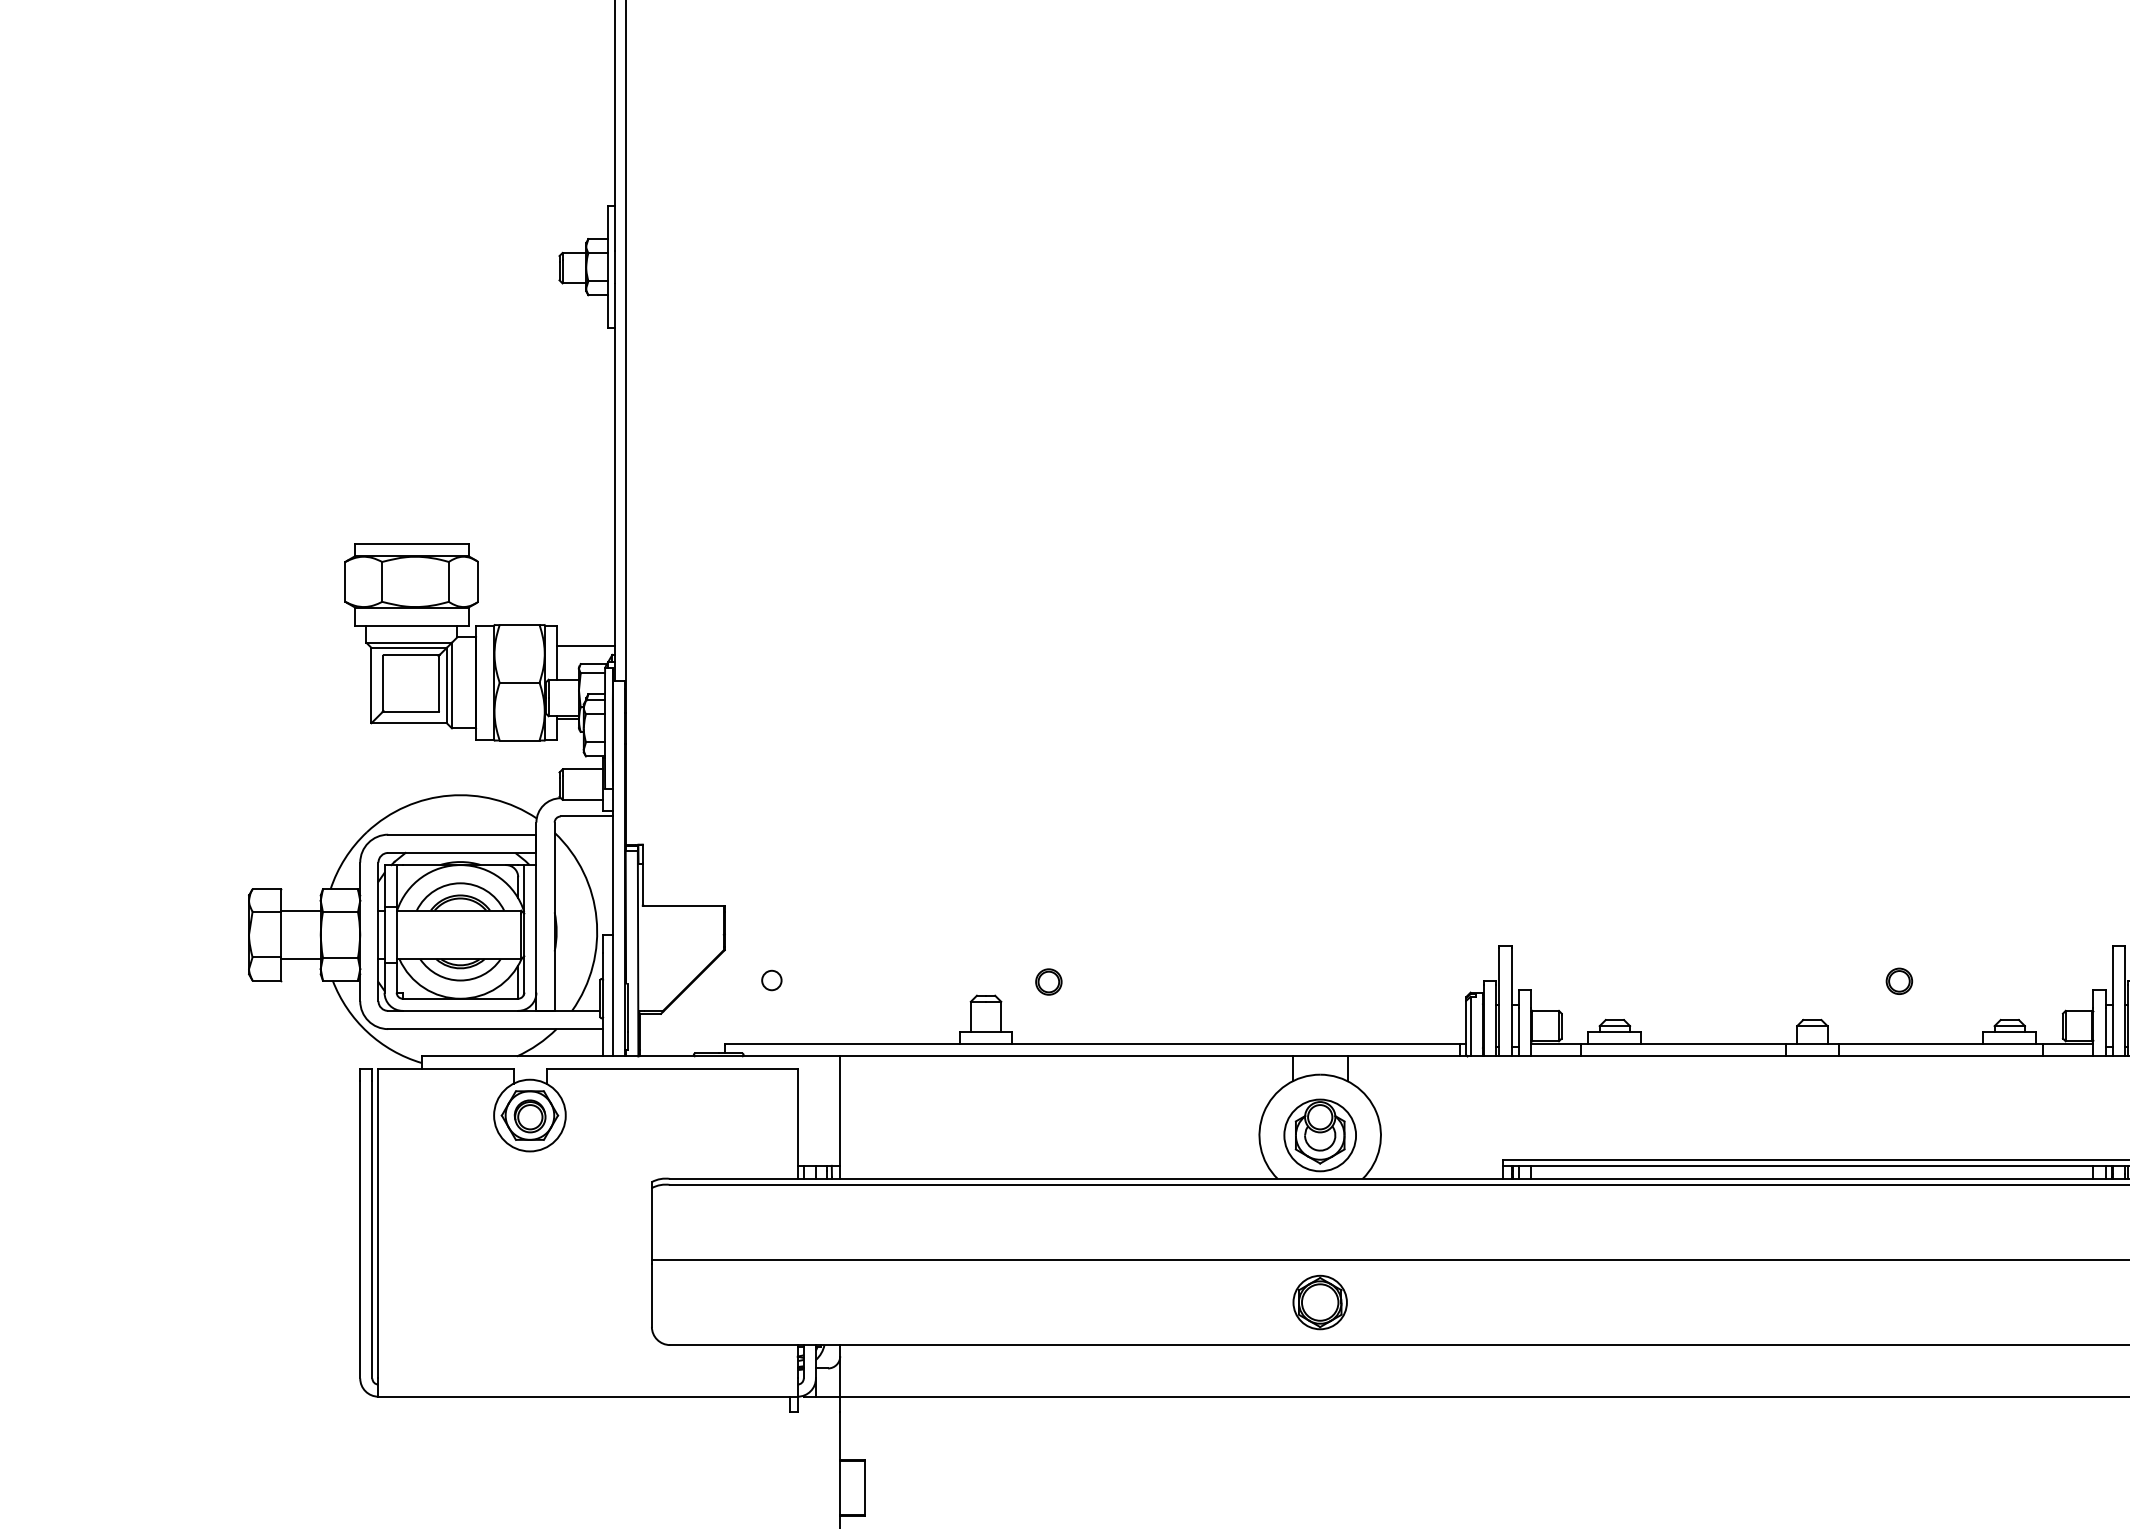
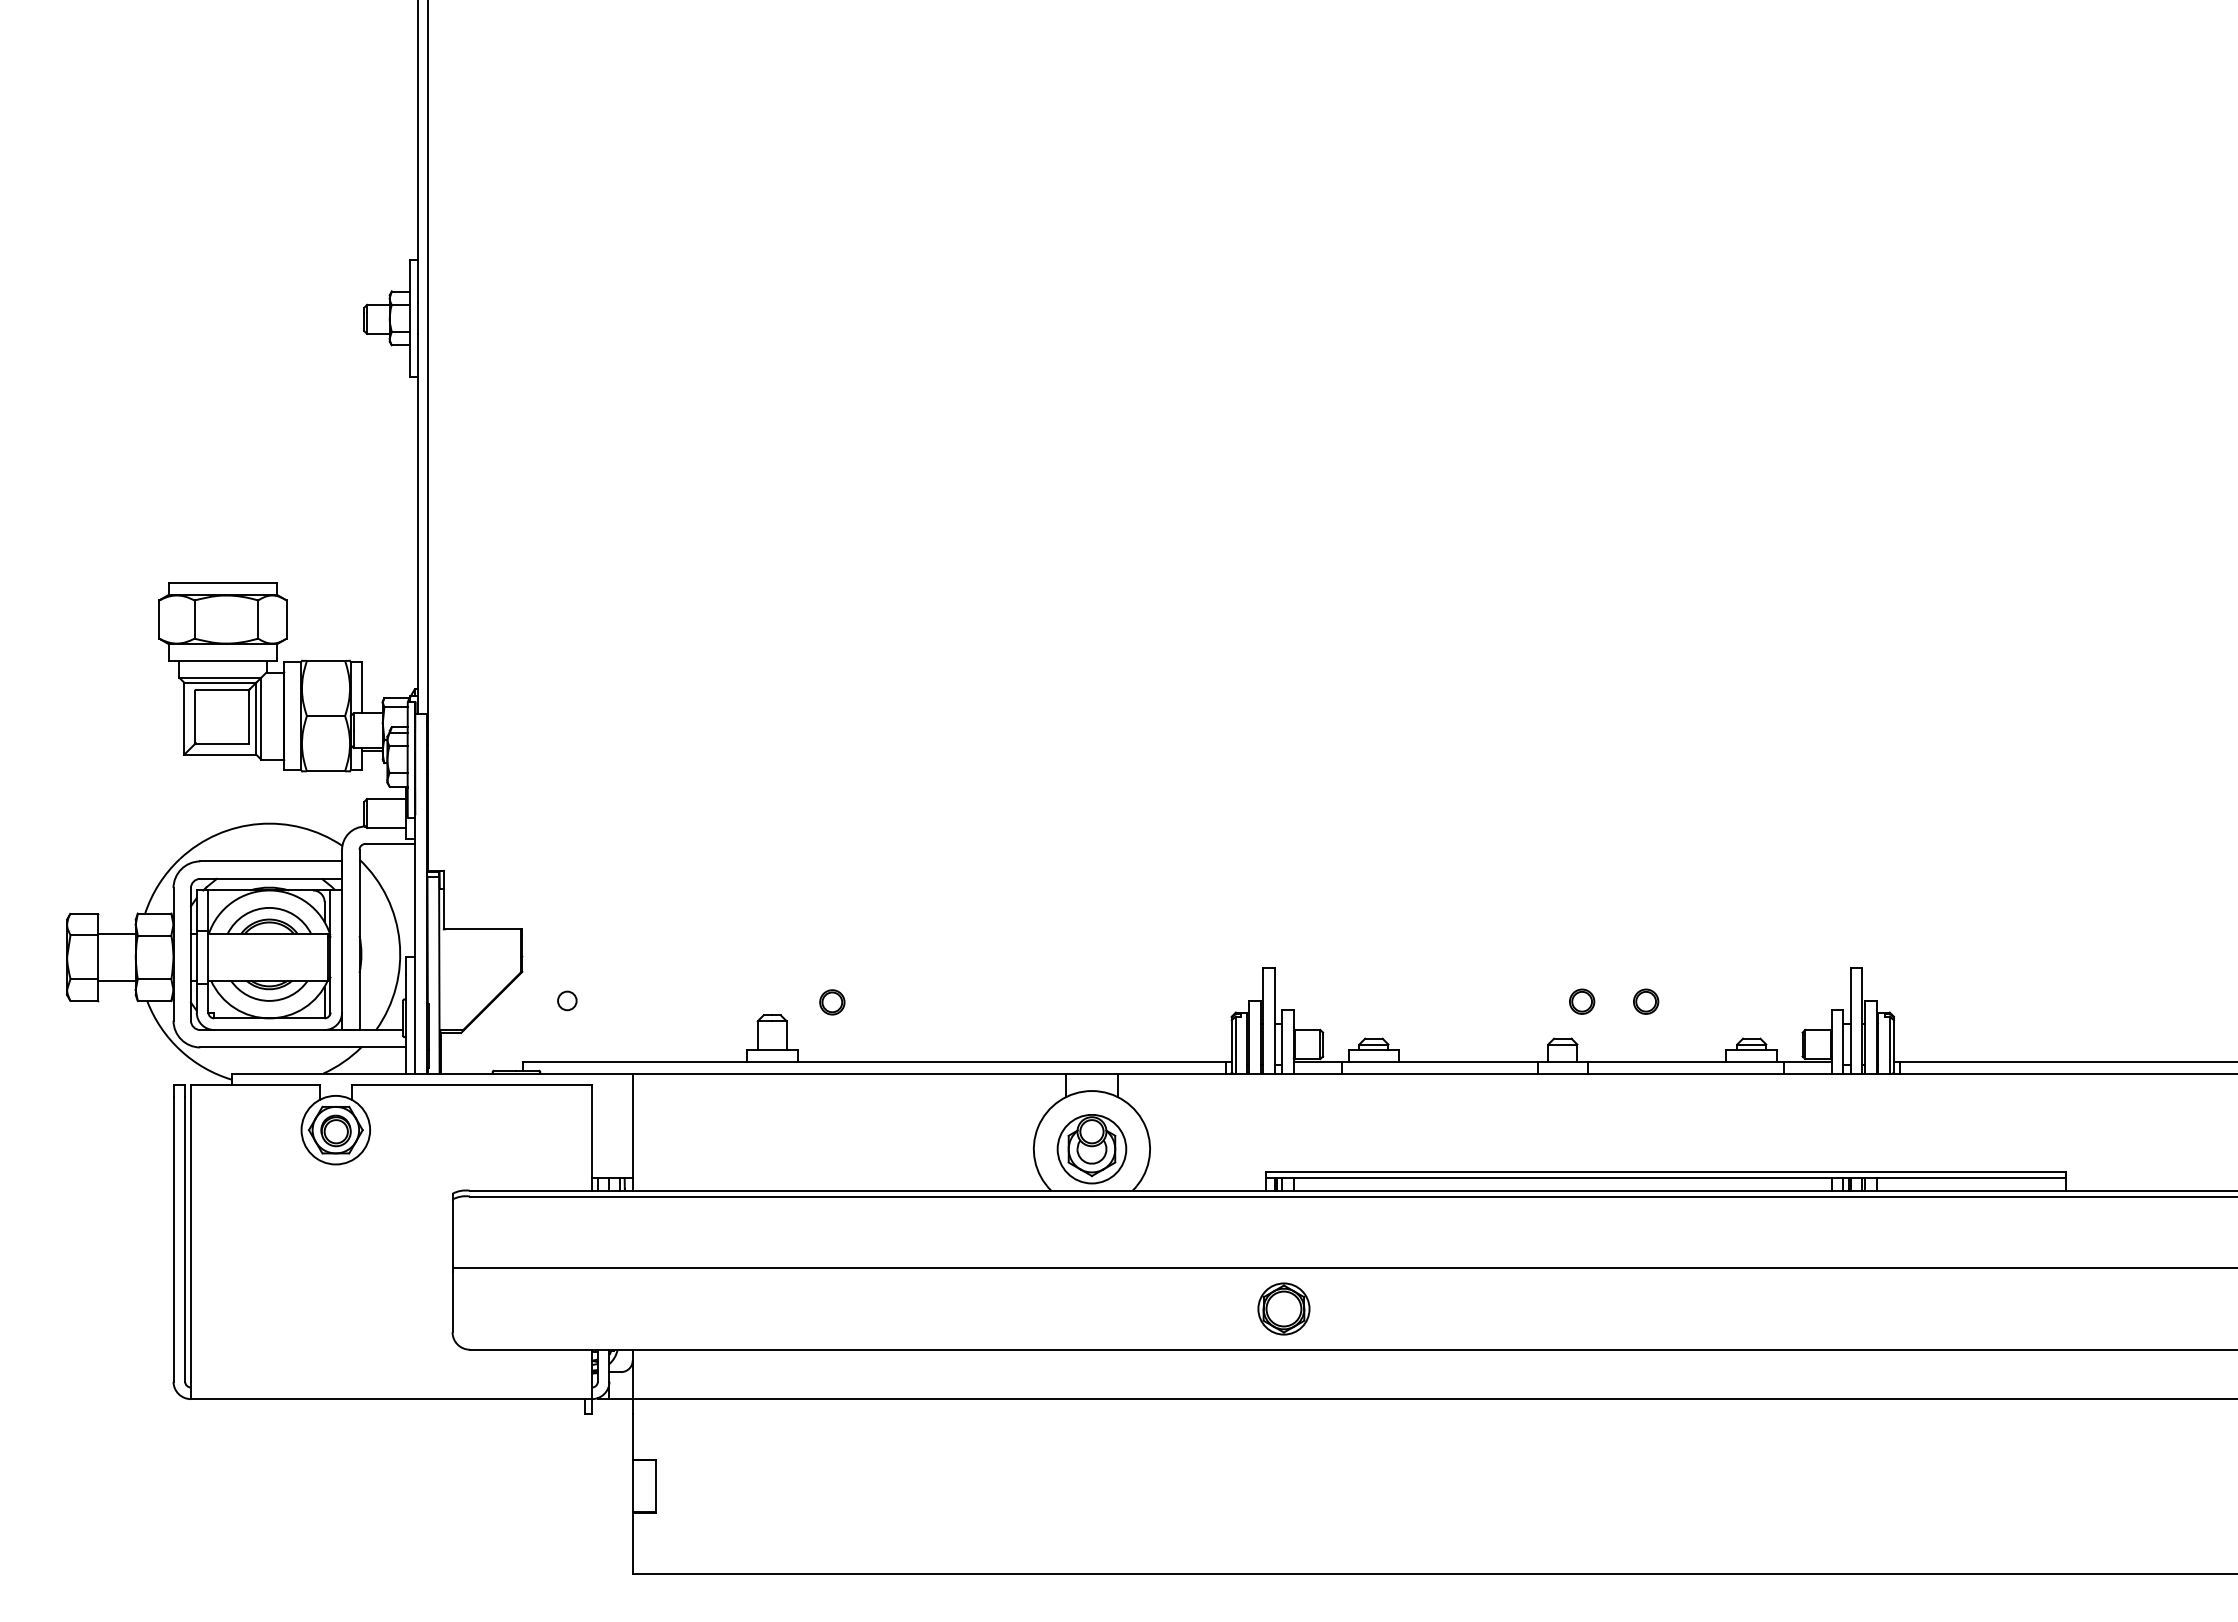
line: (585, 646) -> (389, 681), removed
part: (1832, 981) -> (1582, 1001), added
part: (1319, 1301) -> (1283, 1308), moved

